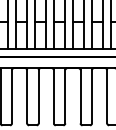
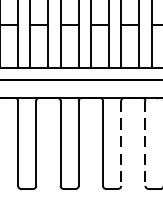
line: (91, 96) -> (120, 142), solid -> dashed
line: (107, 96) -> (145, 142), solid -> dashed

